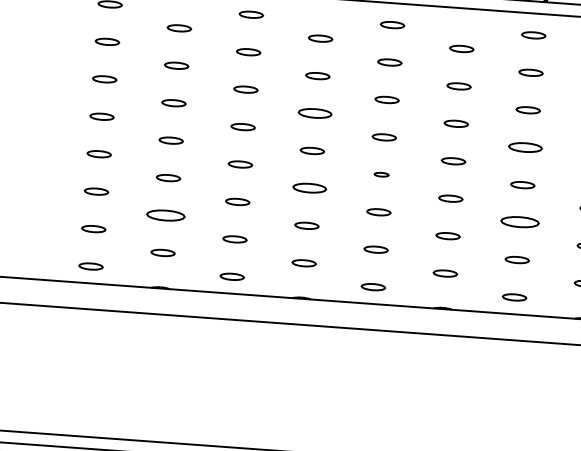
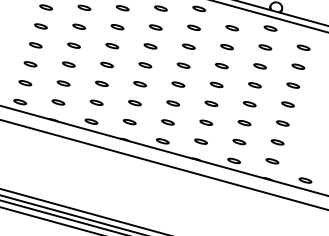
part: (315, 113) -> (150, 46), size x0.71
part: (524, 148) -> (254, 85), size x0.71
part: (381, 174) -> (178, 84), size x1.67
part: (308, 189) -> (139, 84), size x0.71
part: (165, 215) -> (63, 83), size x0.62
part: (520, 223) -> (244, 123), size x0.62

